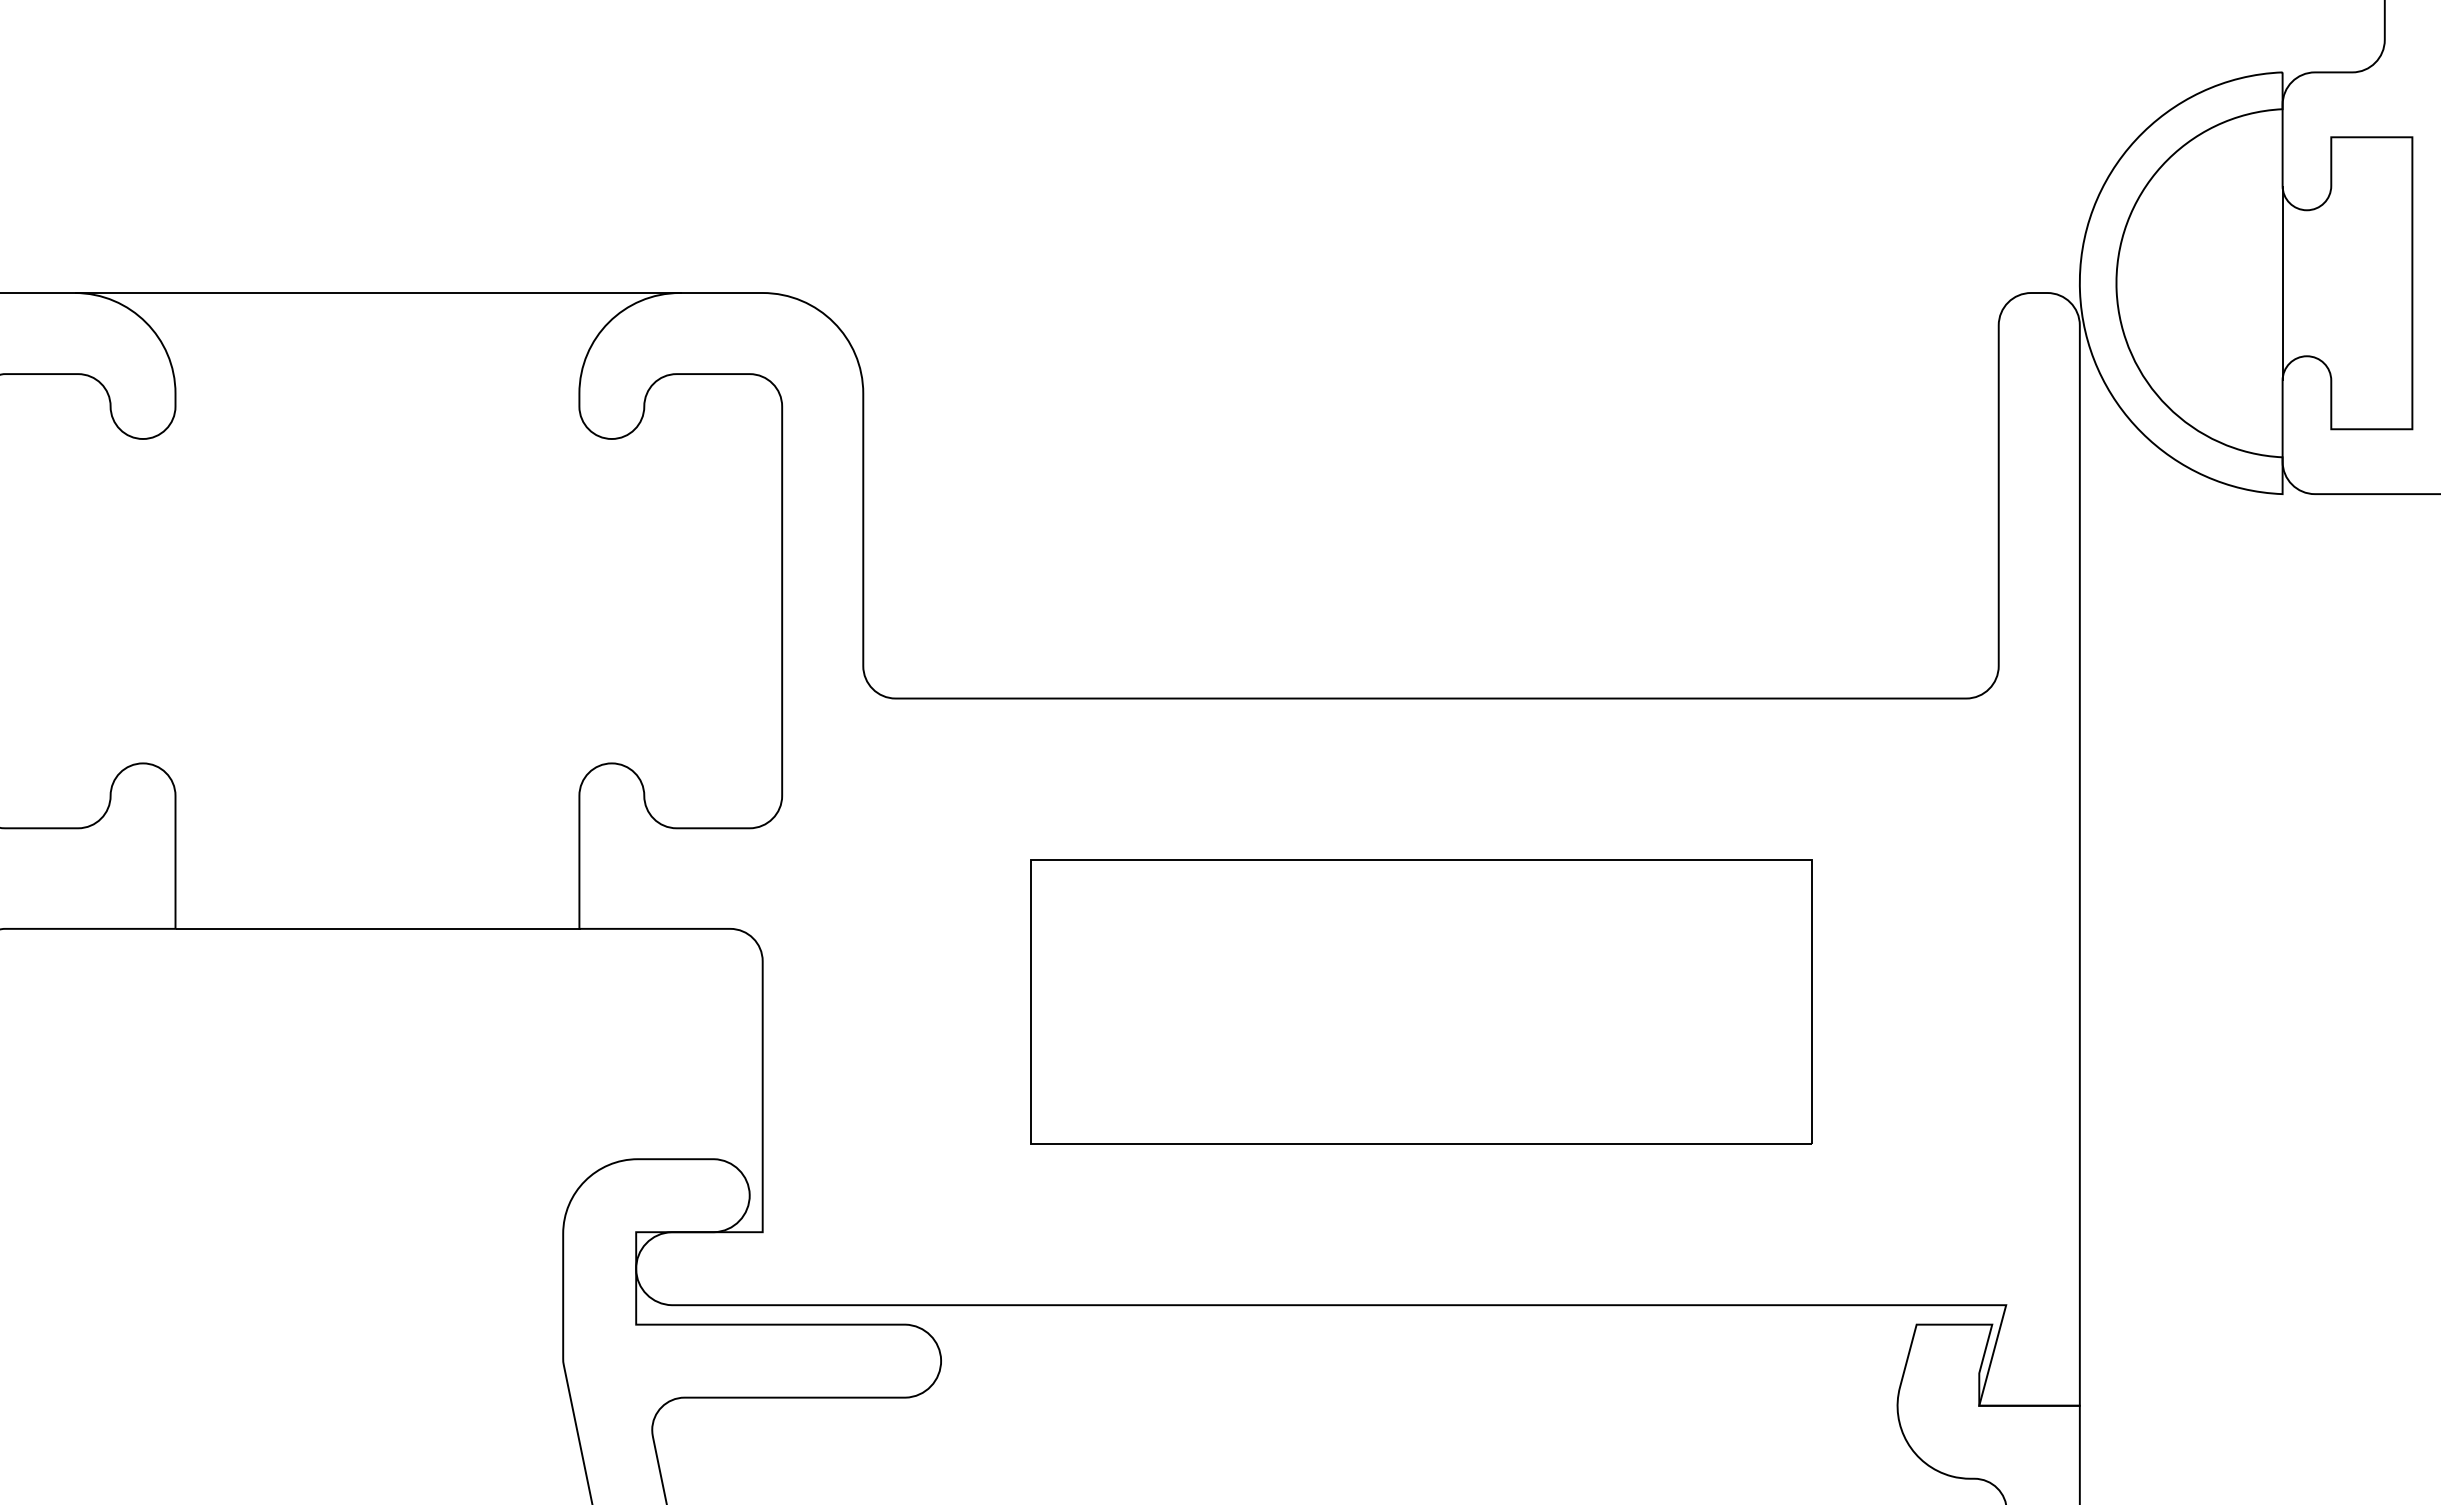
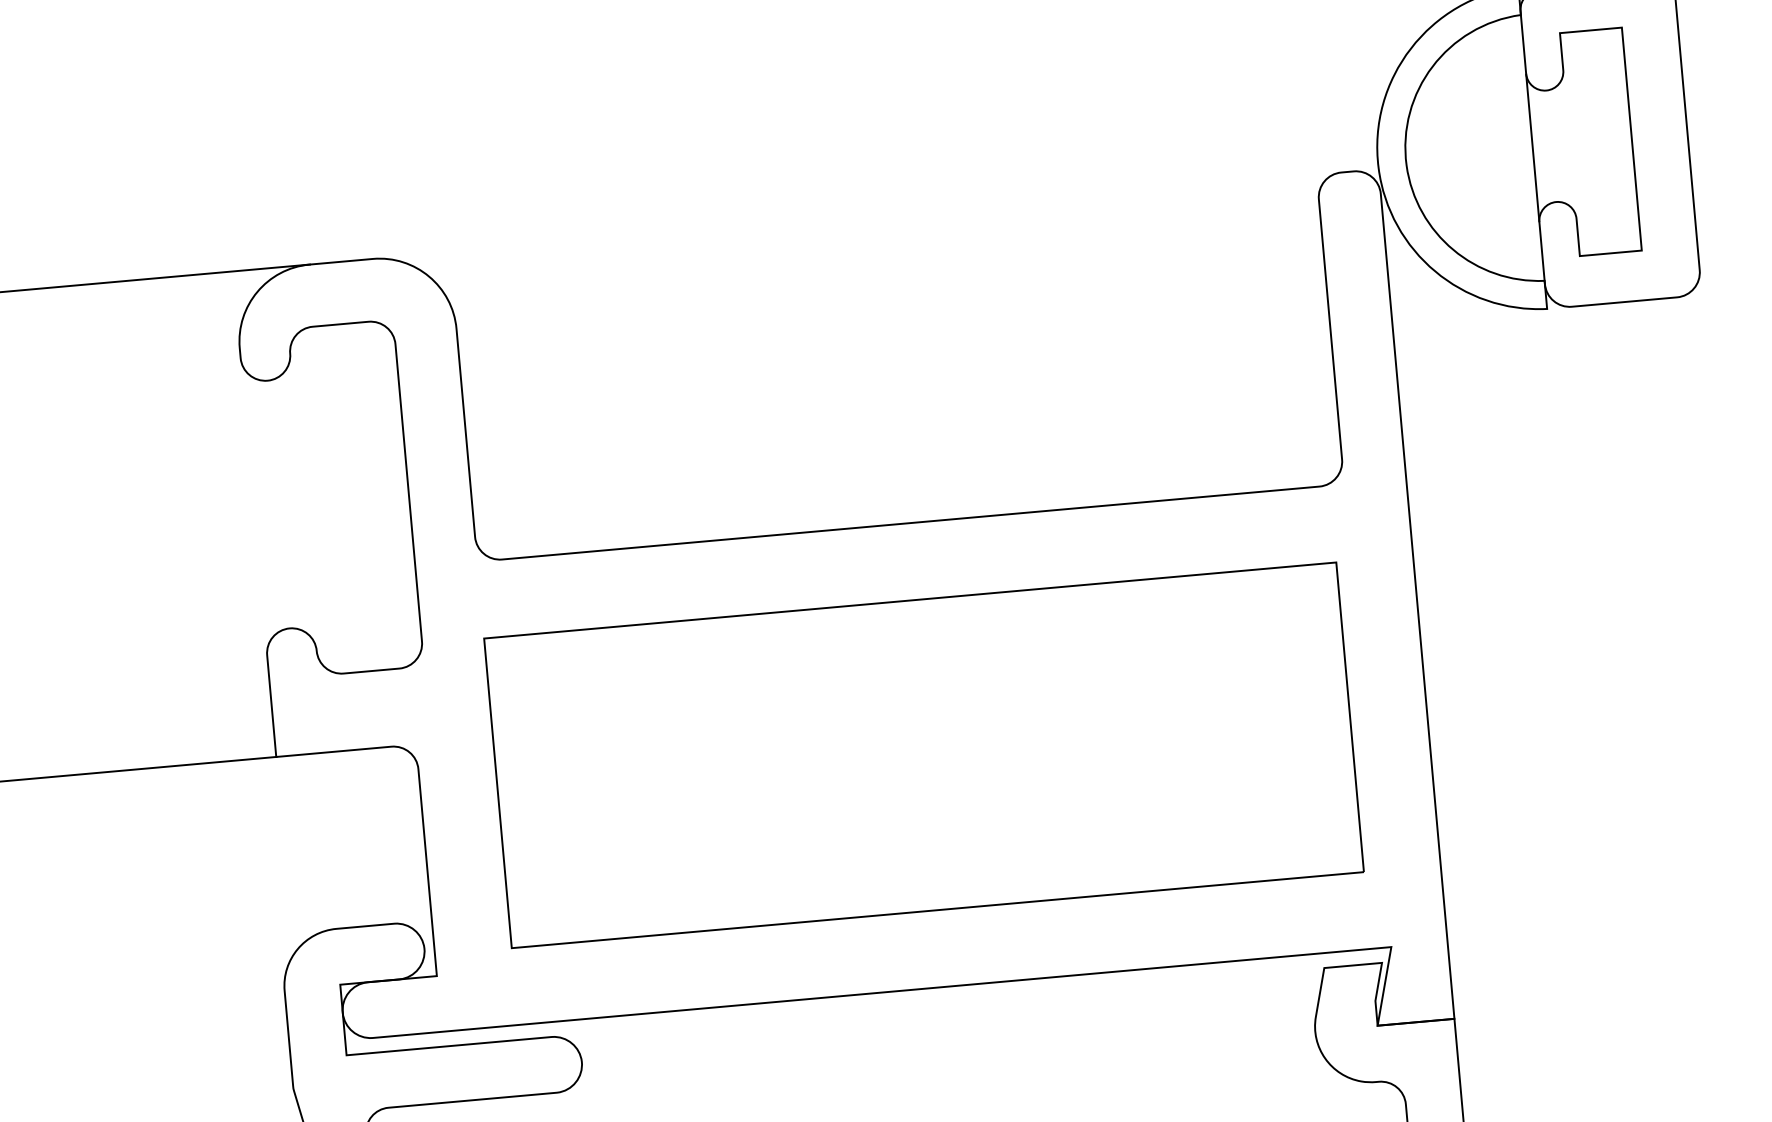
part: (1420, 1001) -> (923, 755), size x1.43

